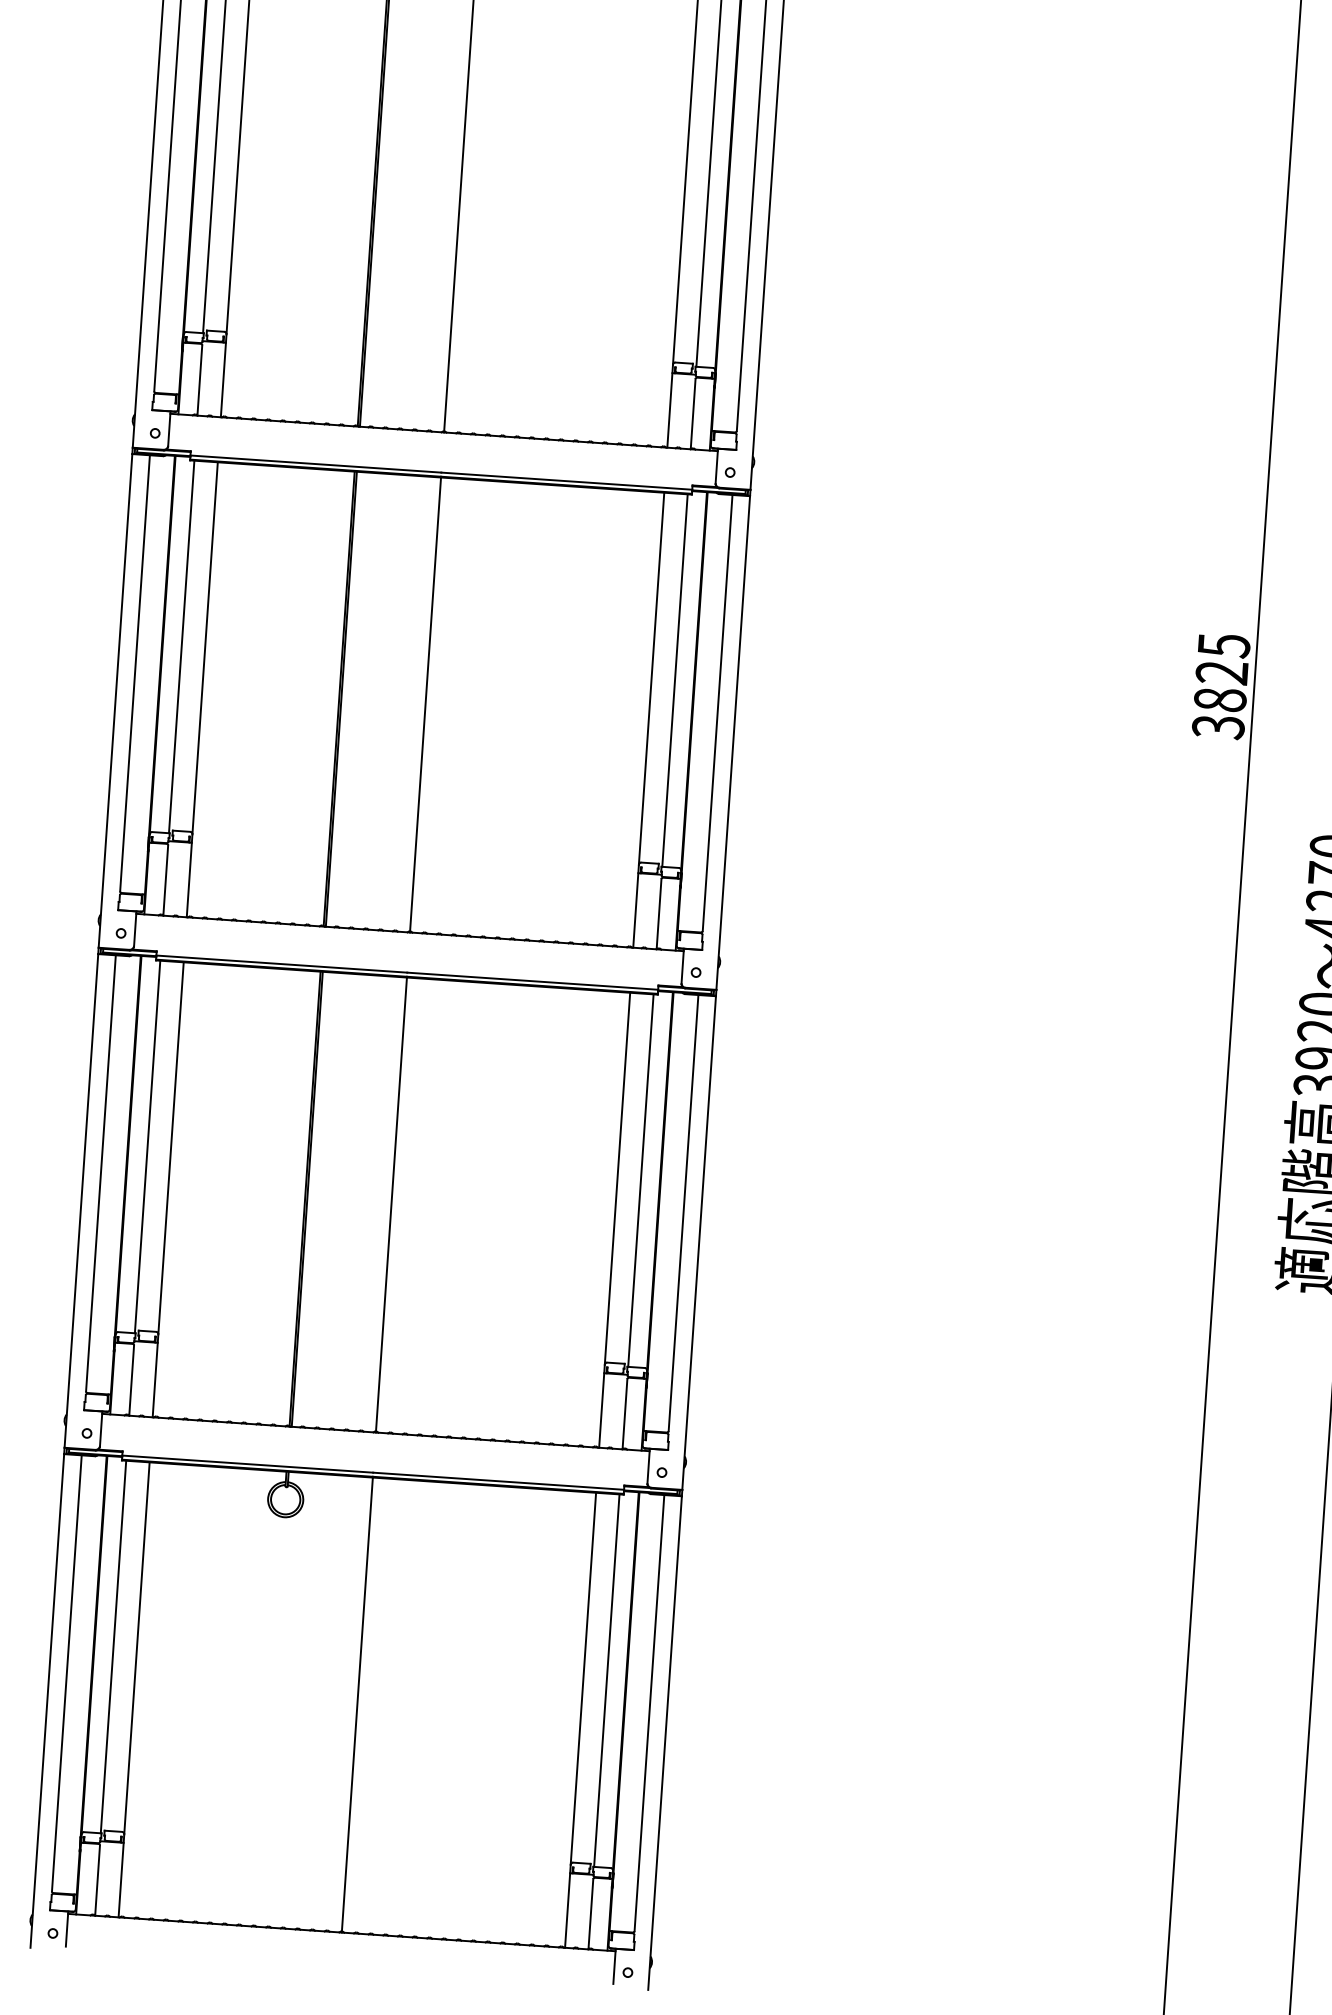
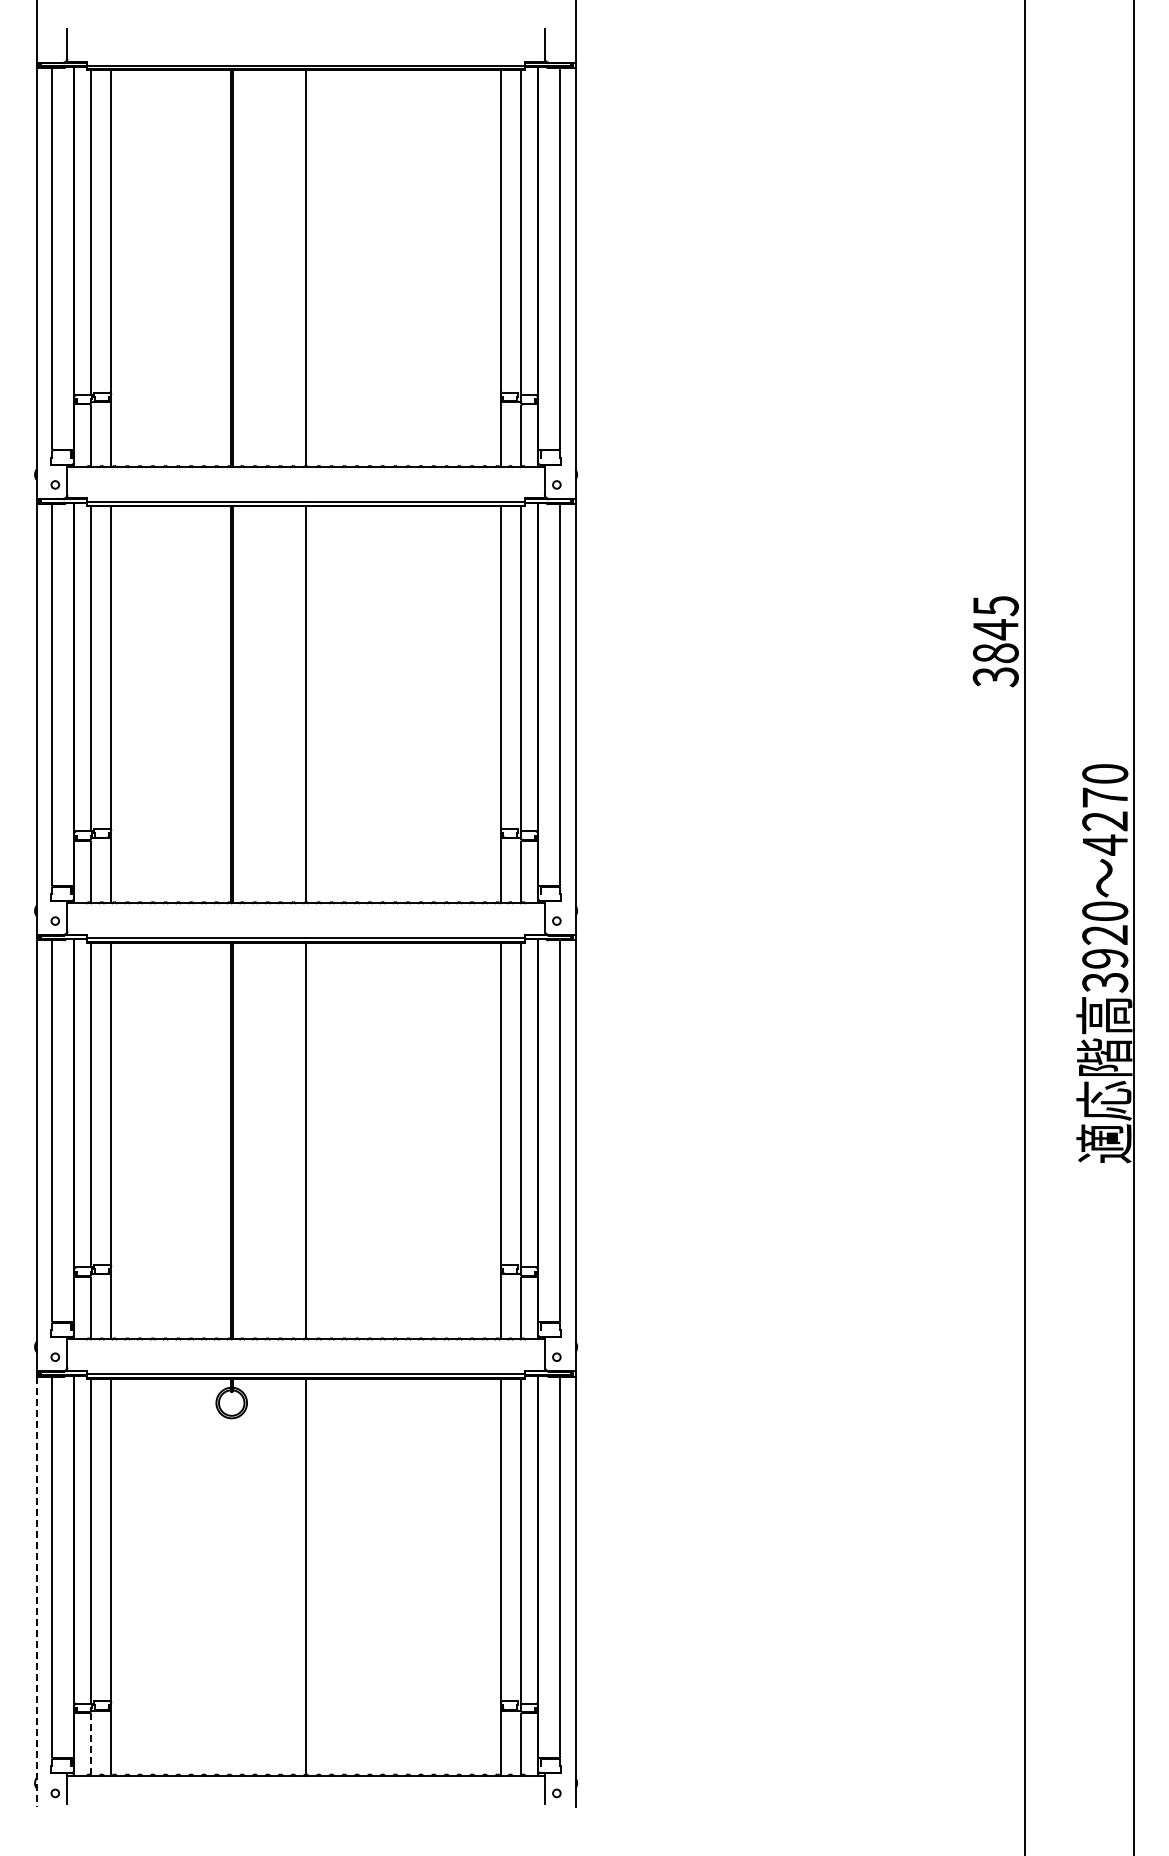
text: (1221, 672) -> (995, 629), 3825 -> 3845
line: (47, 1701) -> (36, 1592), solid -> dashed
line: (97, 1880) -> (90, 1744), solid -> dashed

